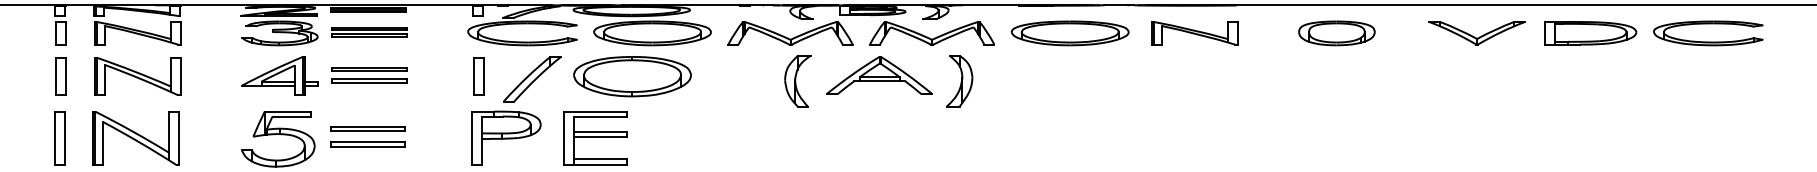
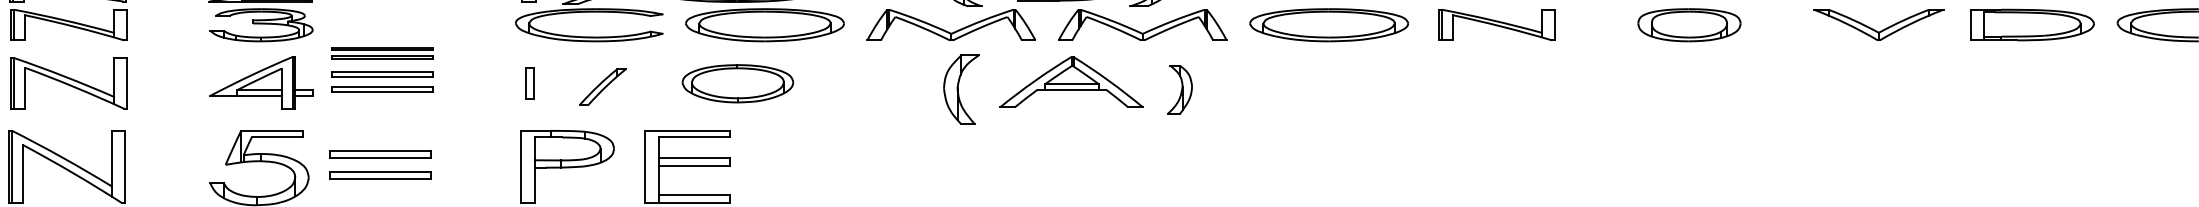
part: (369, 32) -> (382, 53), moved
part: (478, 76) -> (529, 83), size x0.6
part: (632, 76) -> (737, 83), size x0.7
part: (532, 79) -> (602, 87), size x0.6
part: (959, 81) -> (1179, 90), size x0.7

